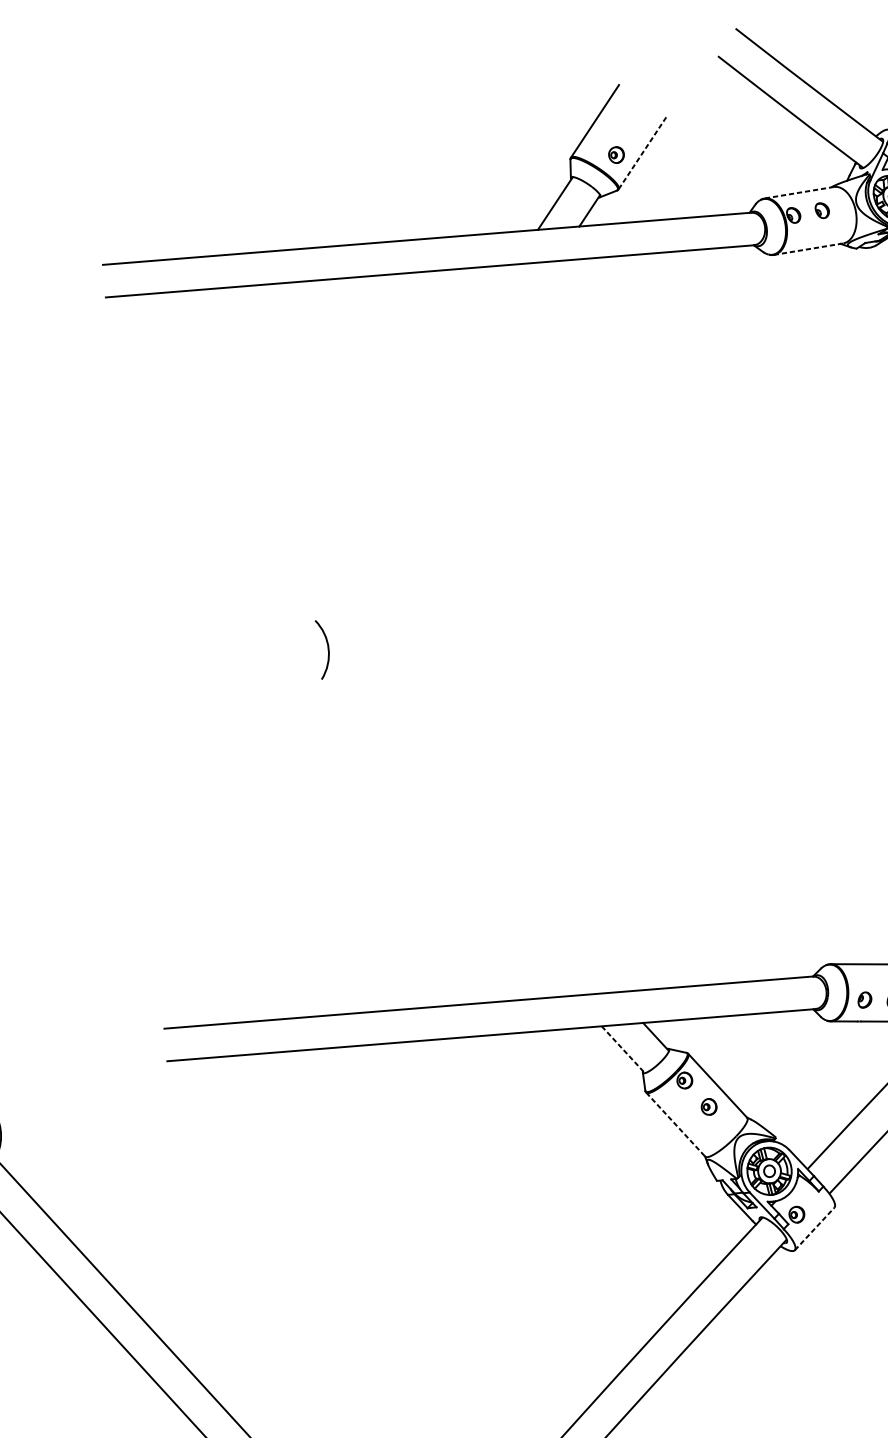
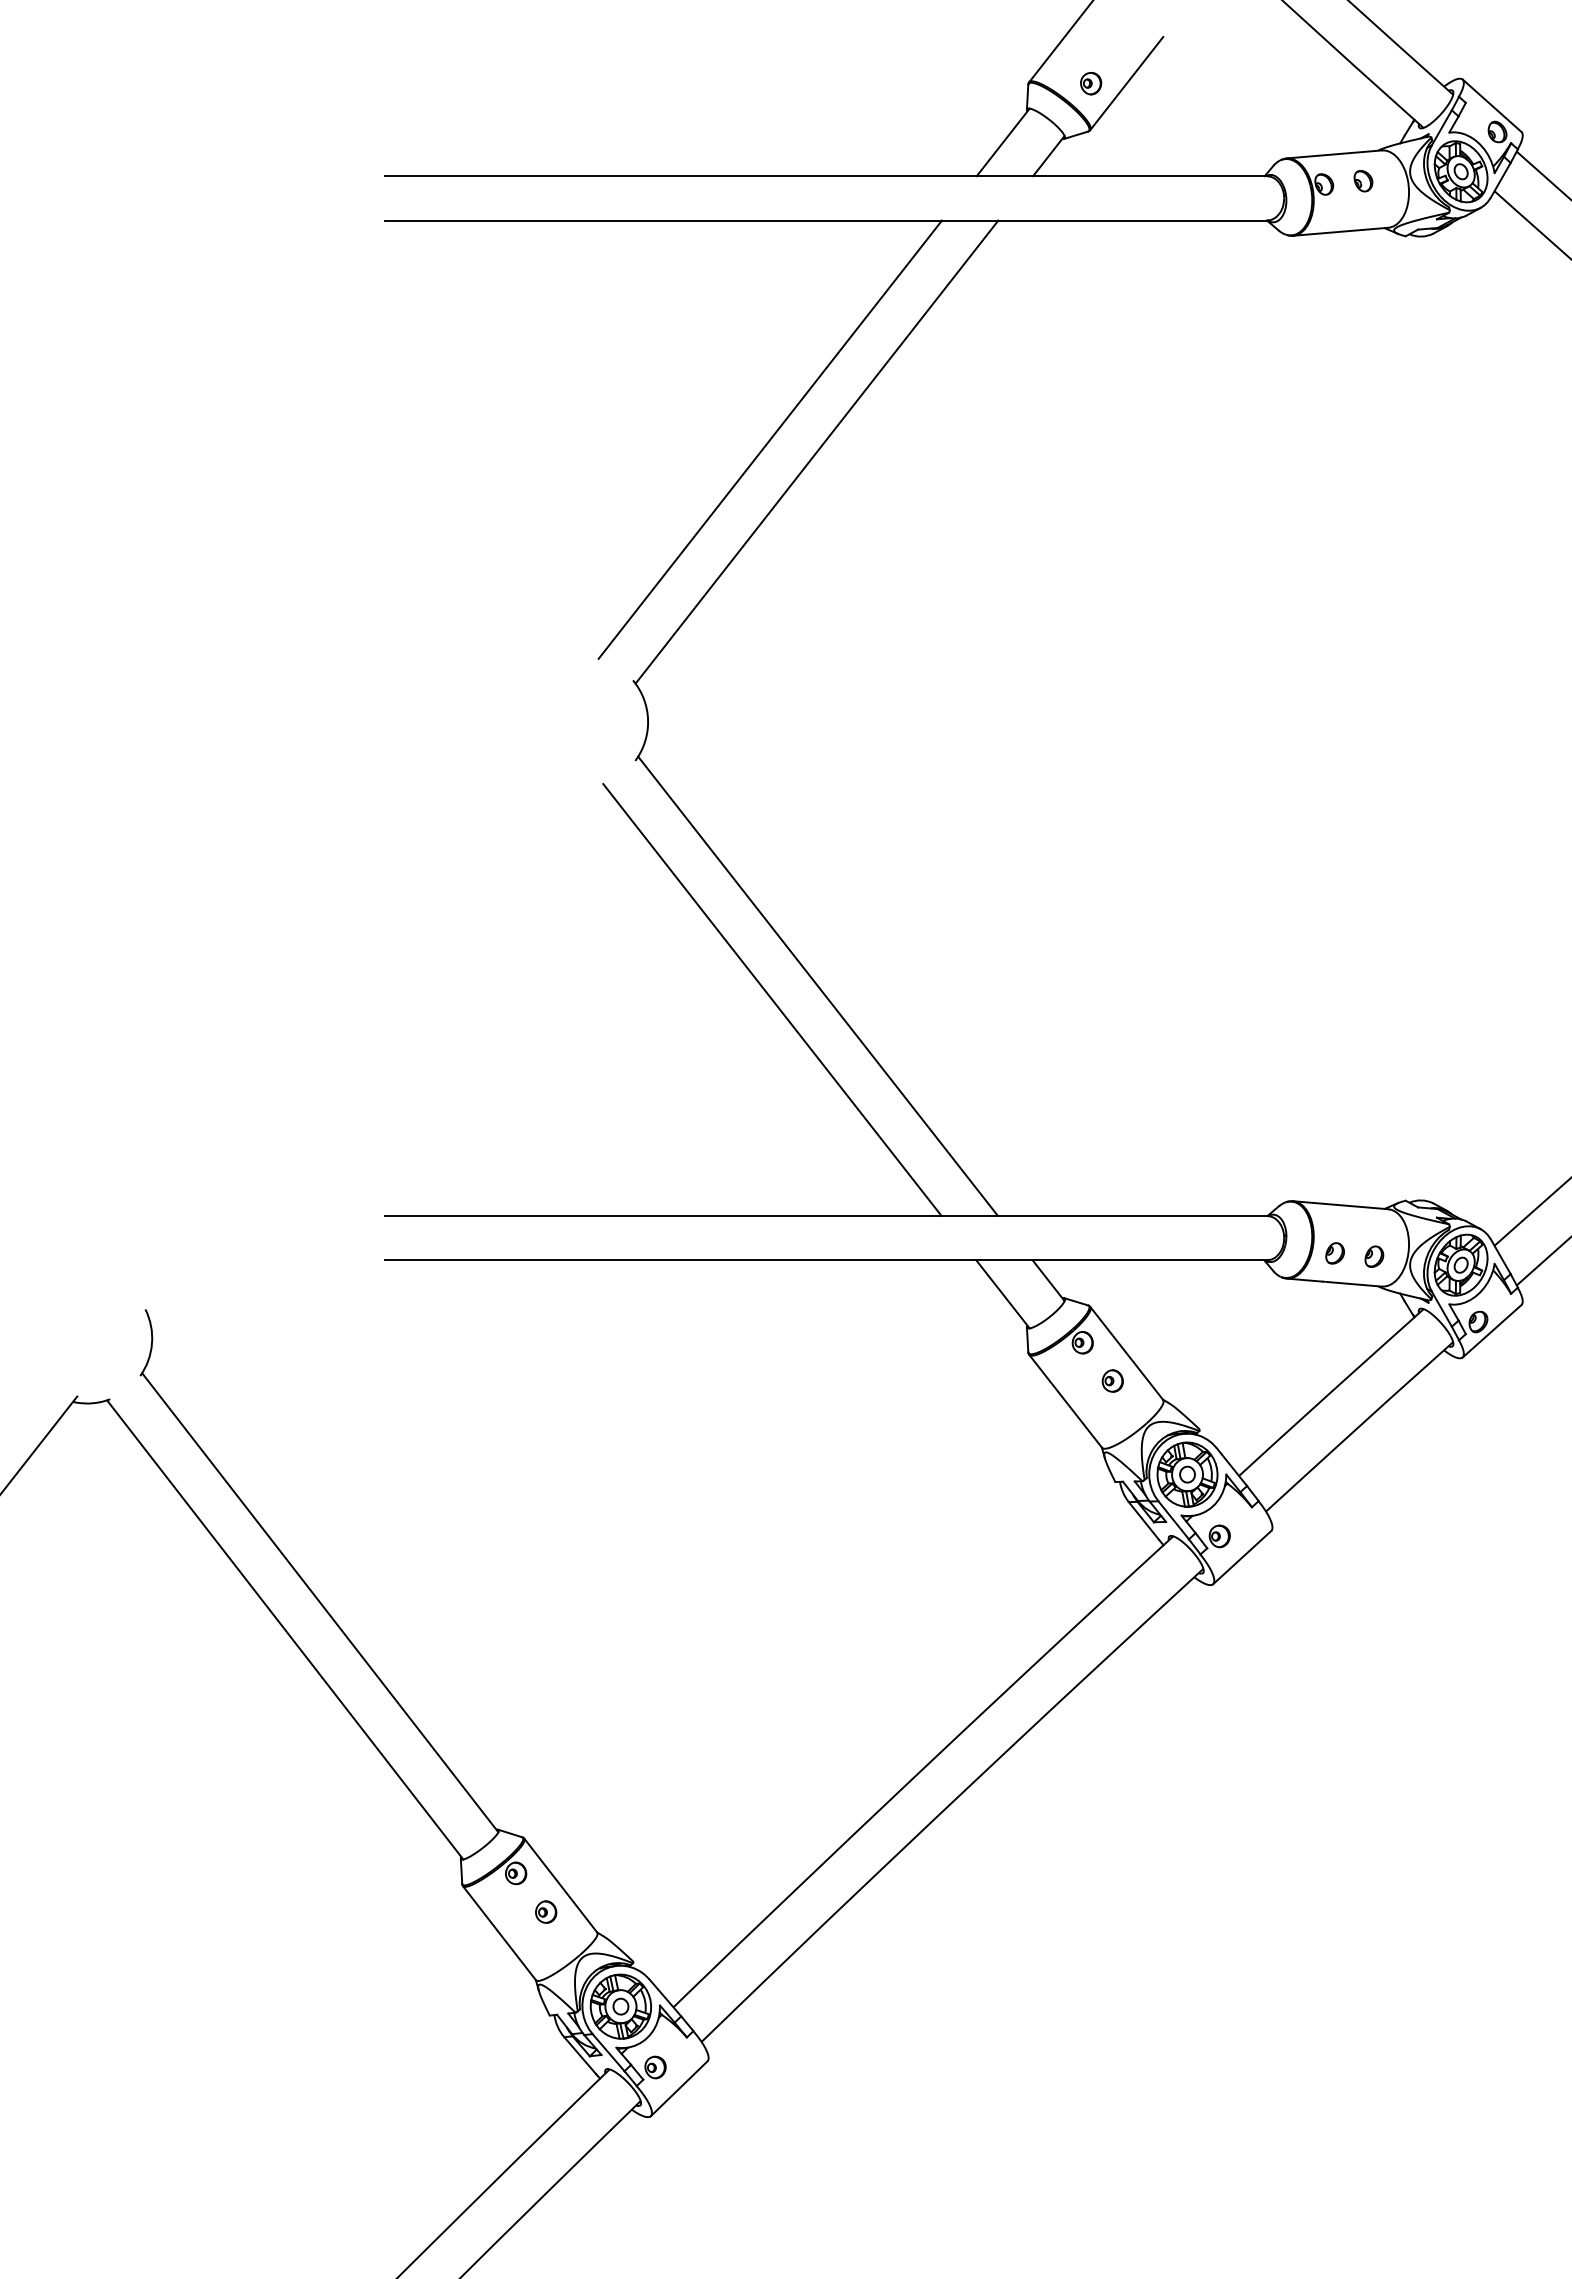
line: (643, 152) -> (1127, 83), dashed -> solid
line: (799, 192) -> (1334, 154), dashed -> solid
line: (808, 248) -> (1340, 231), dashed -> solid
line: (401, 435) -> (769, 439), added
line: (436, 441) -> (816, 451), added
line: (468, 833) -> (817, 985), added
line: (436, 846) -> (772, 999), added
line: (623, 1049) -> (1003, 1294), dashed -> solid
line: (676, 1124) -> (1066, 1401), dashed -> solid
line: (814, 1228) -> (1242, 1557), dashed -> solid

